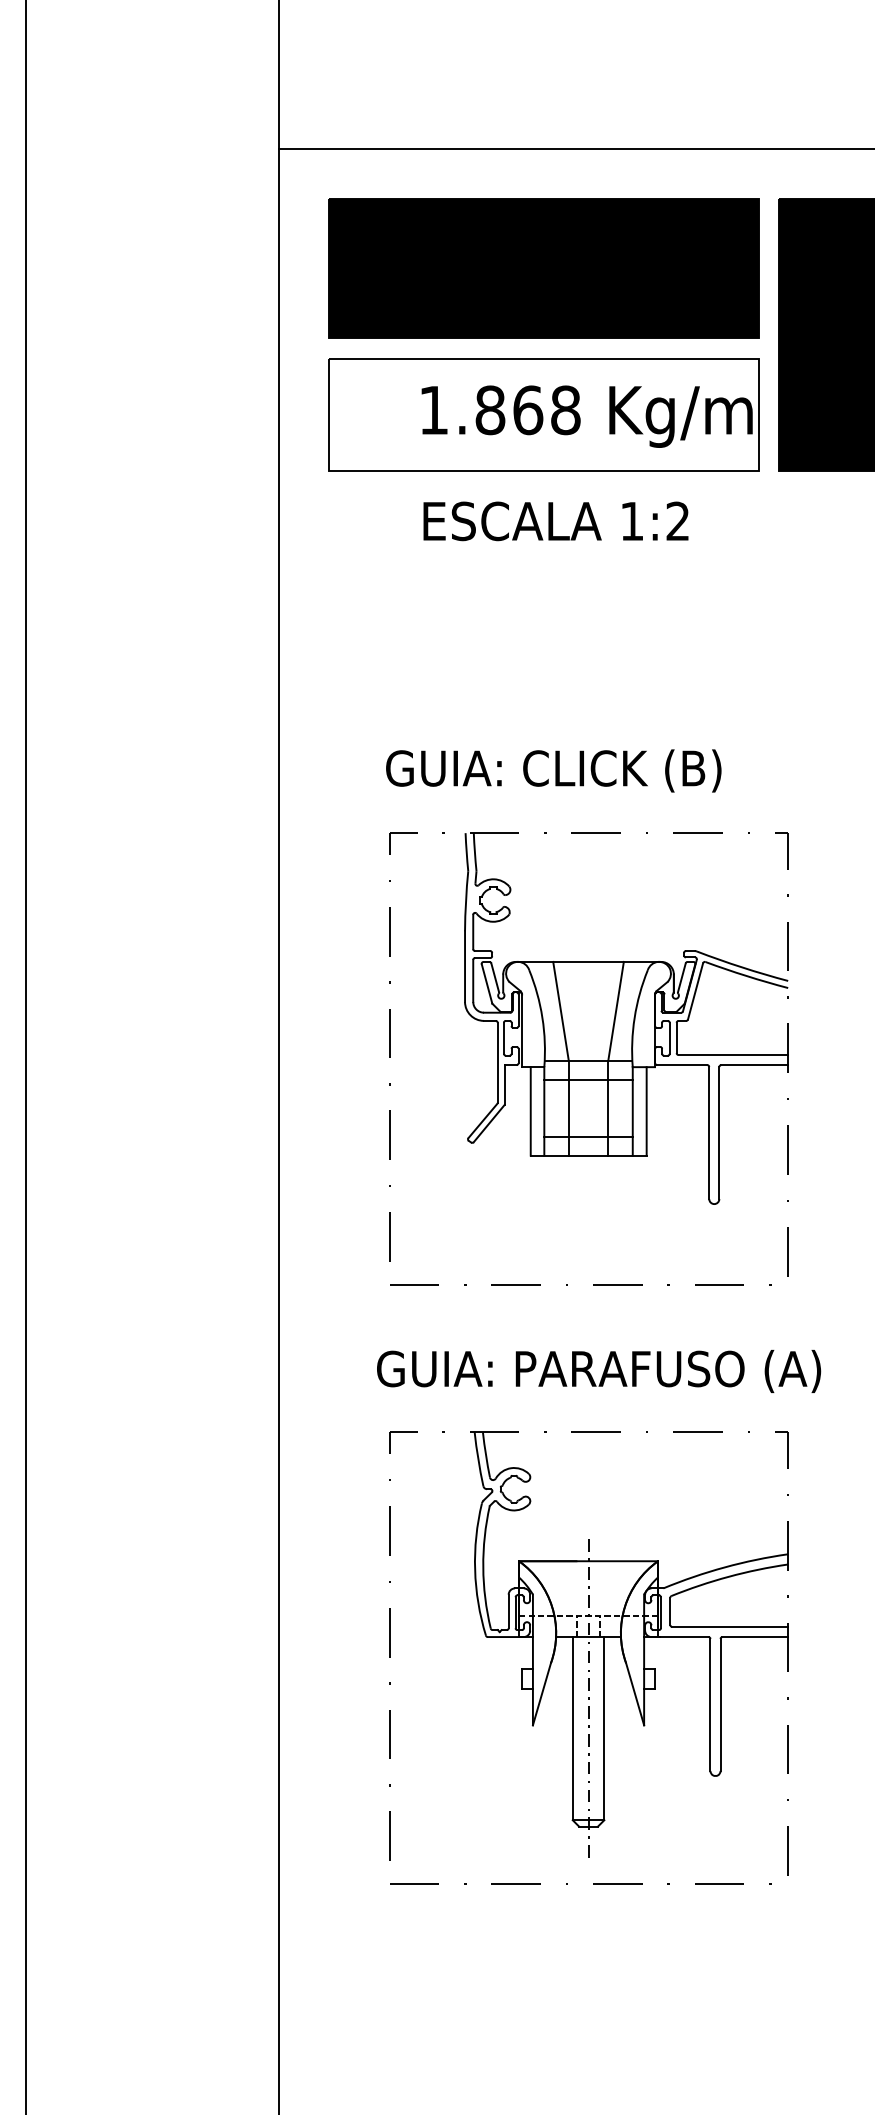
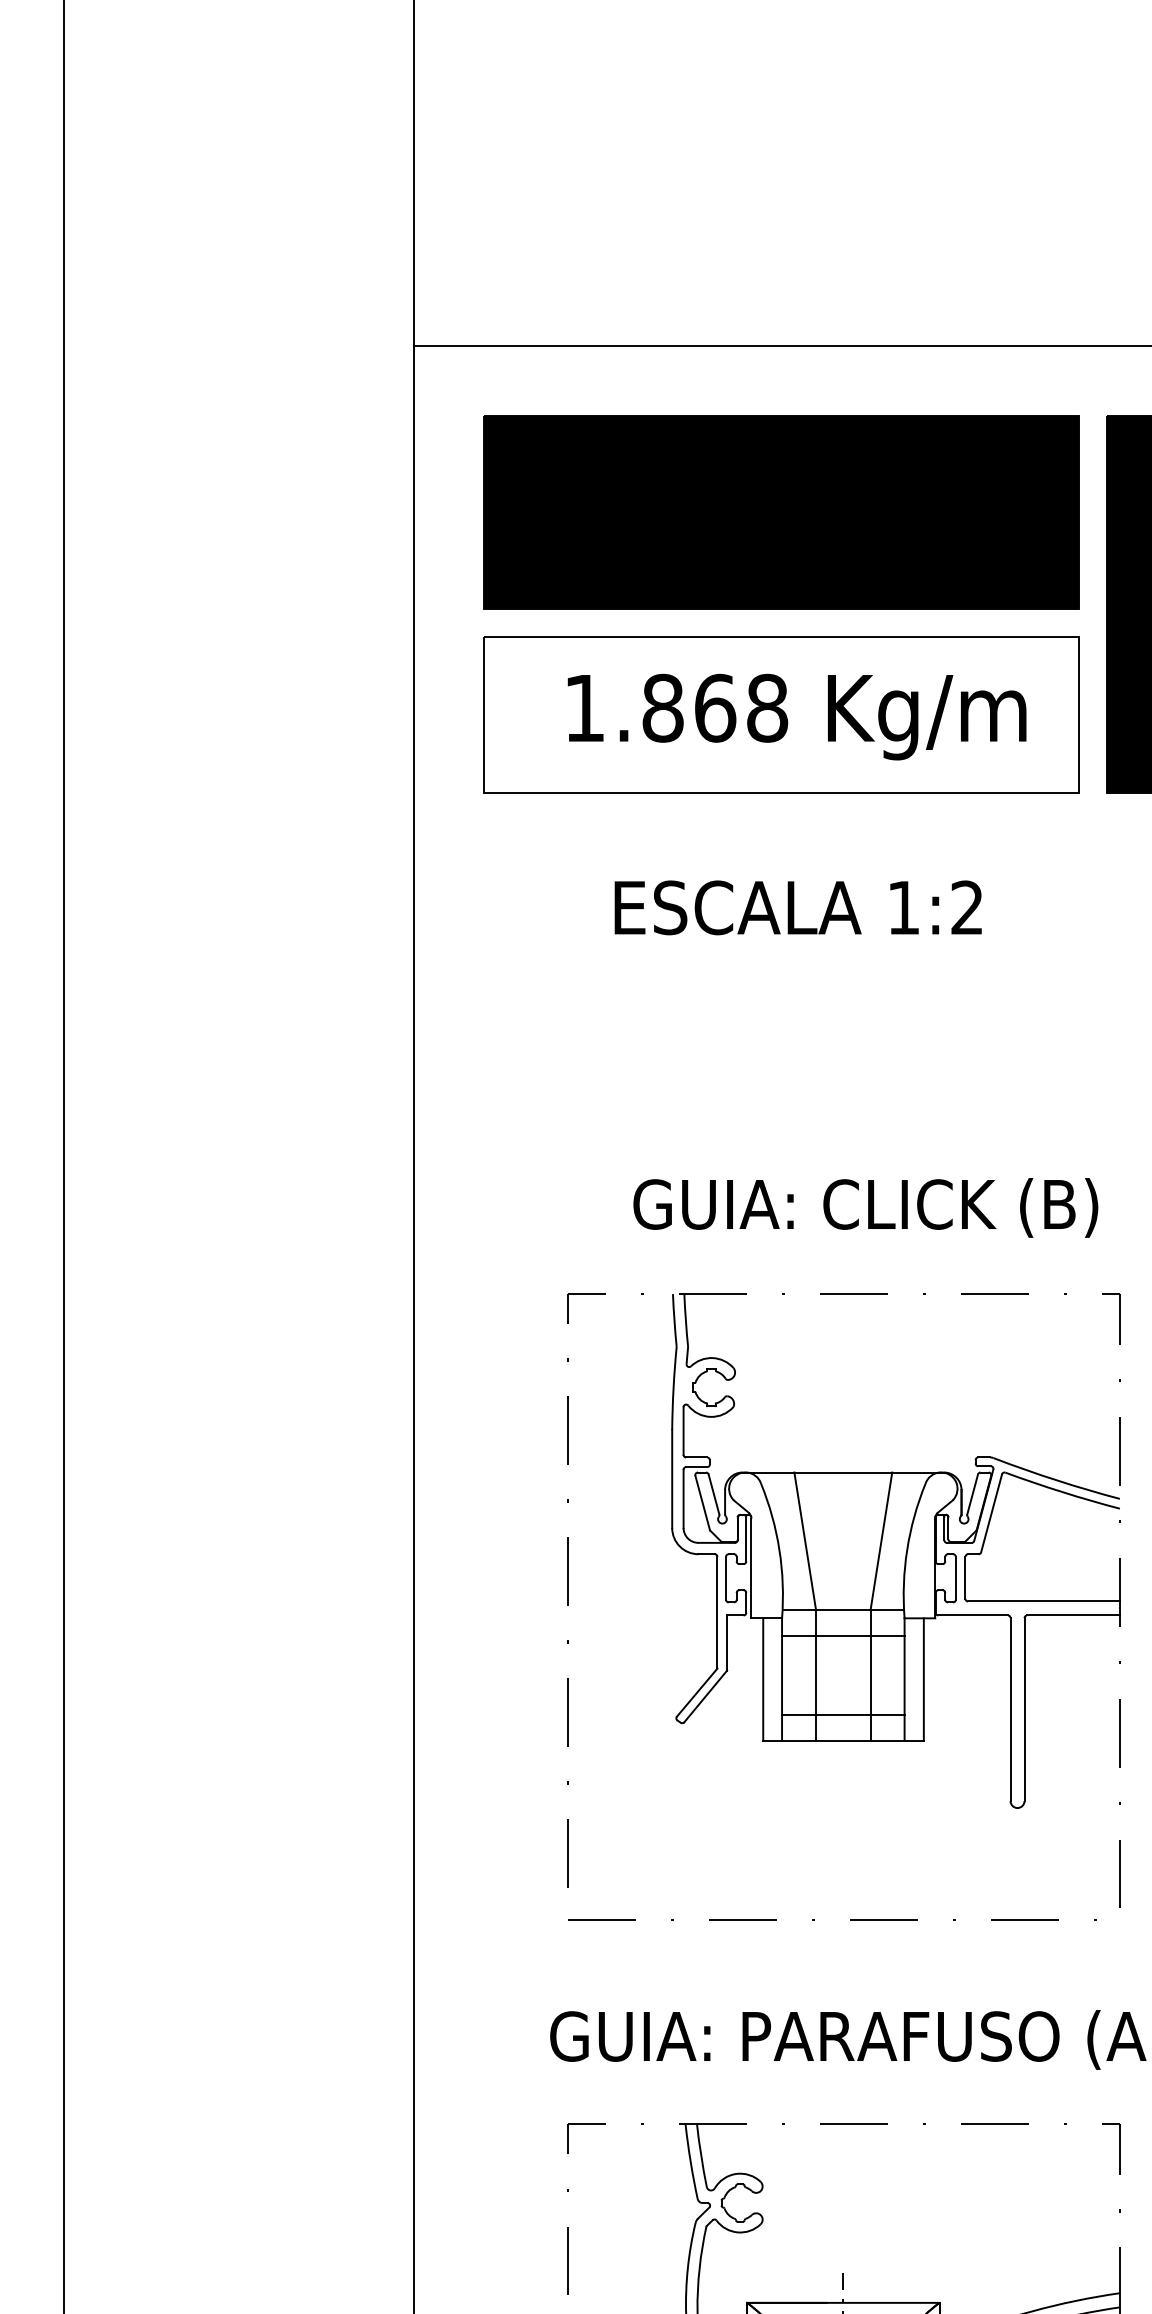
text: (586, 416) -> (796, 716), moved
text: (555, 521) -> (797, 908), moved
text: (553, 770) -> (865, 1207), moved

